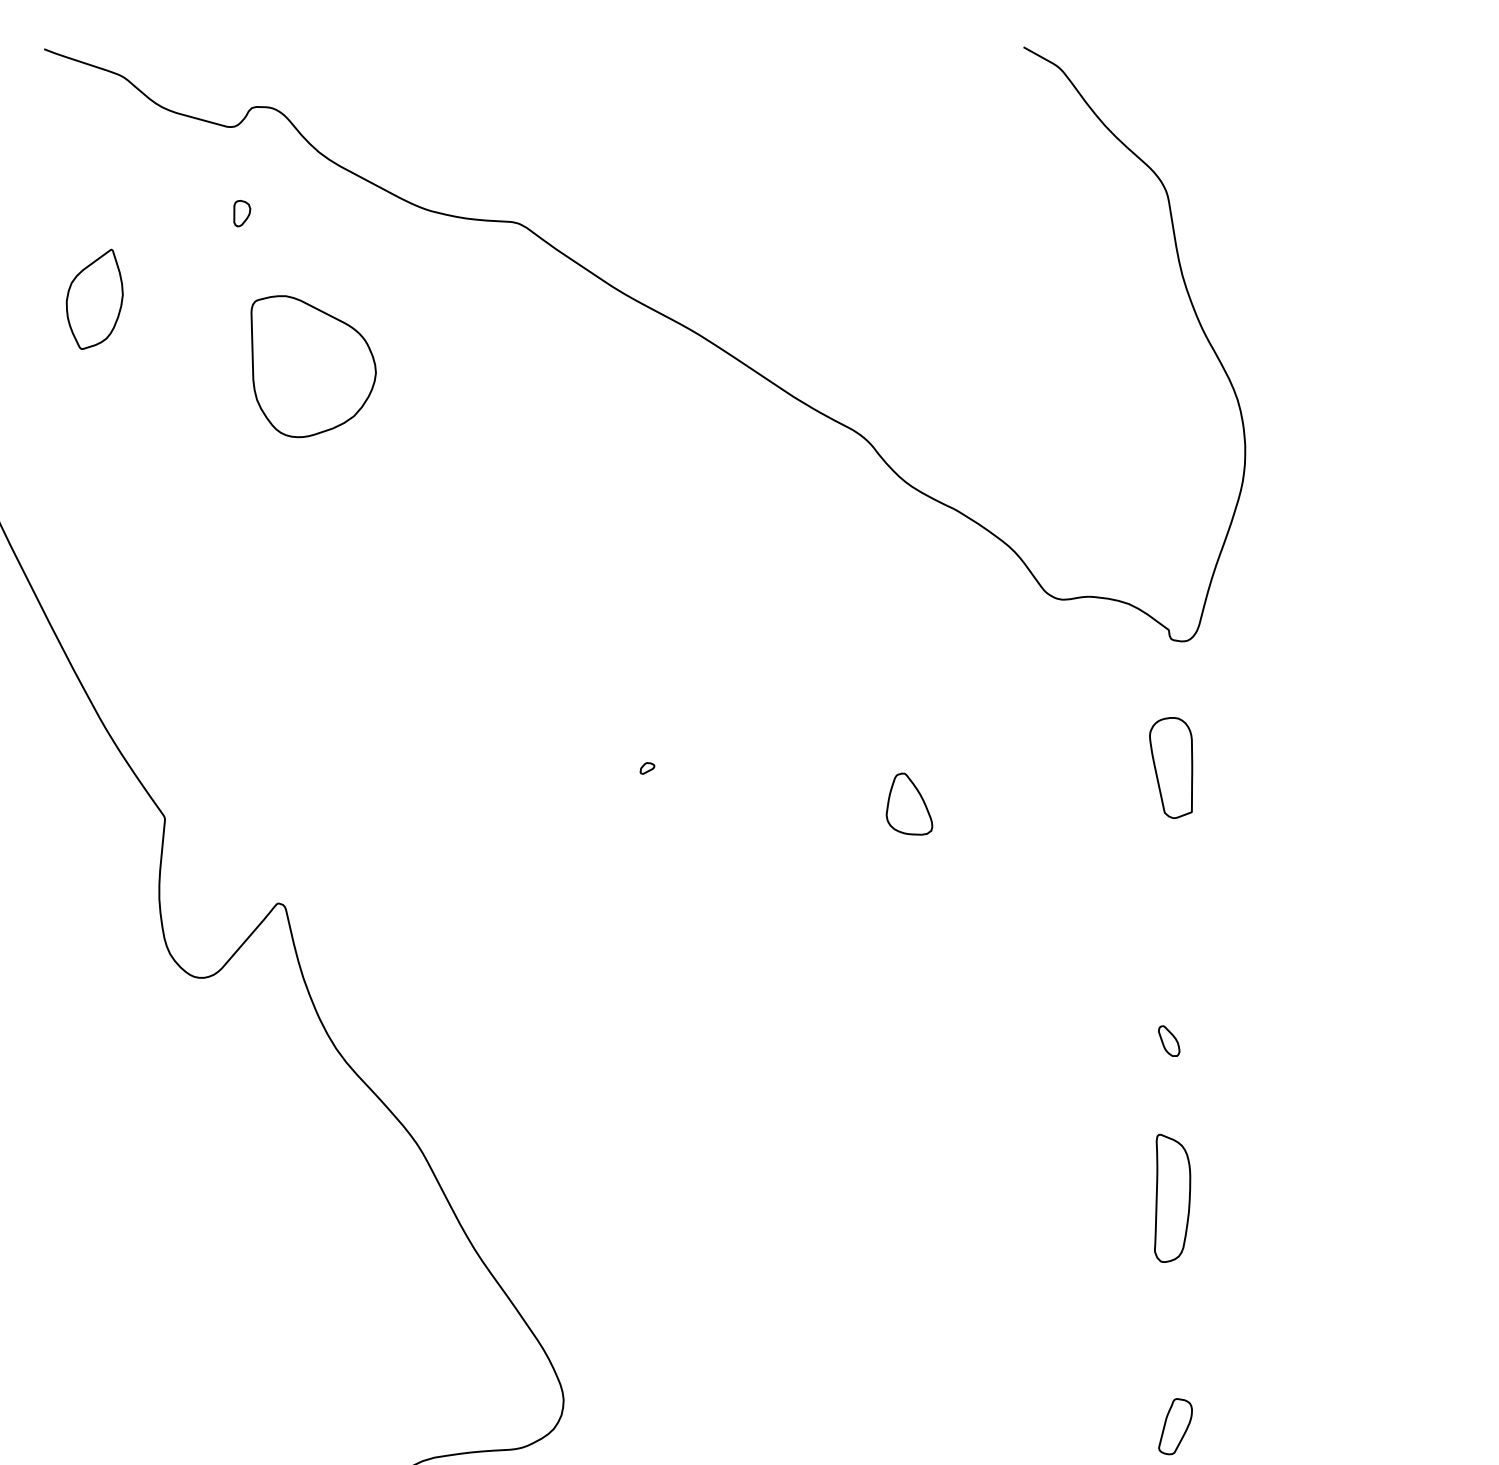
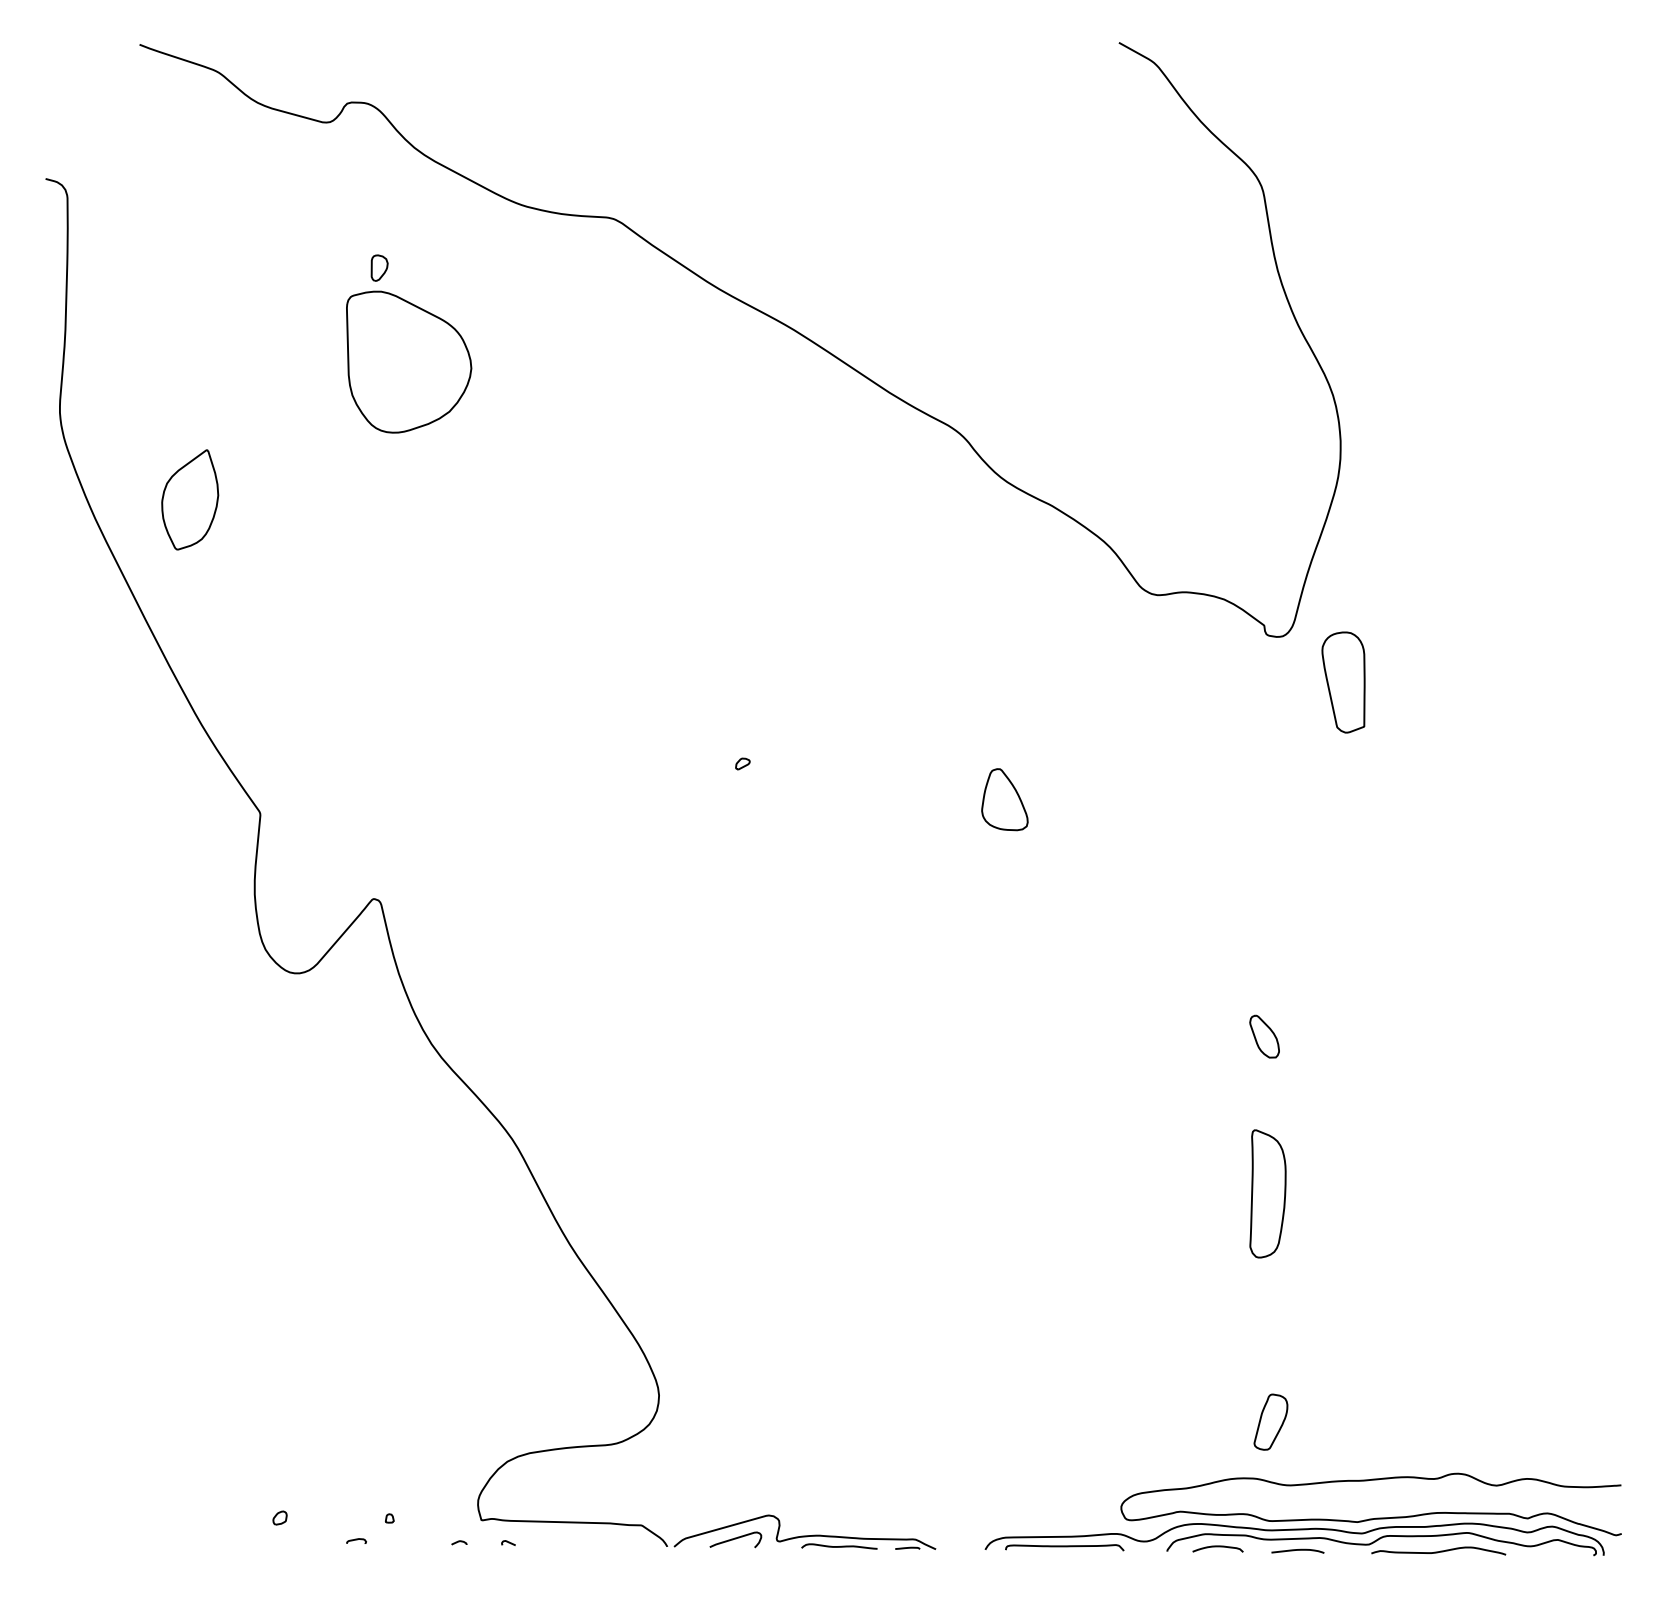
part: (242, 212) -> (379, 267), moved
part: (95, 298) -> (190, 499), moved
part: (1171, 767) -> (1343, 682), moved
part: (1169, 1040) -> (1264, 1036), size x1.4

